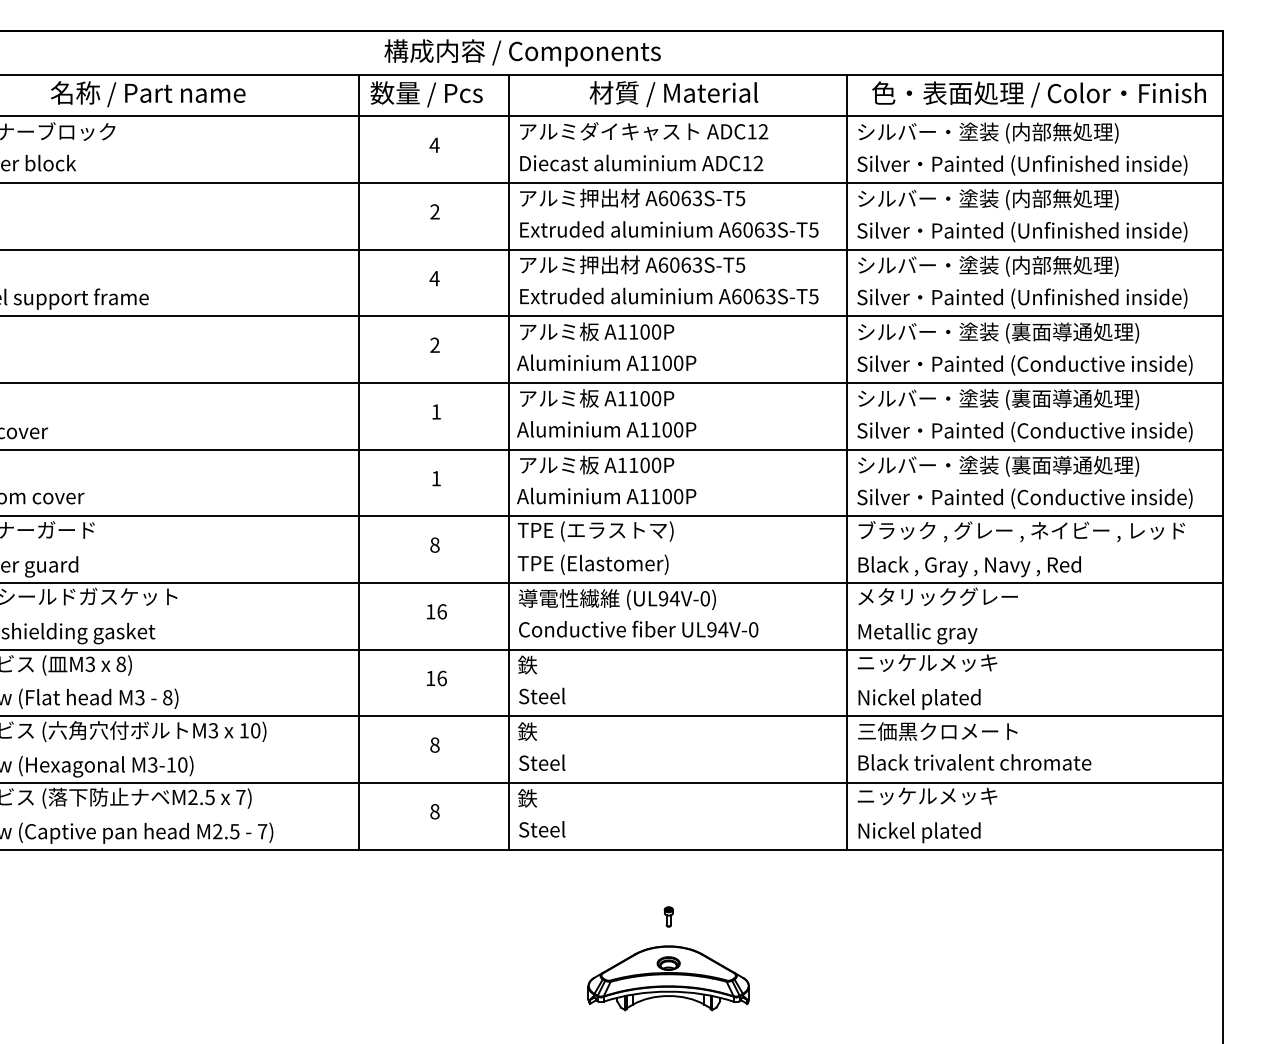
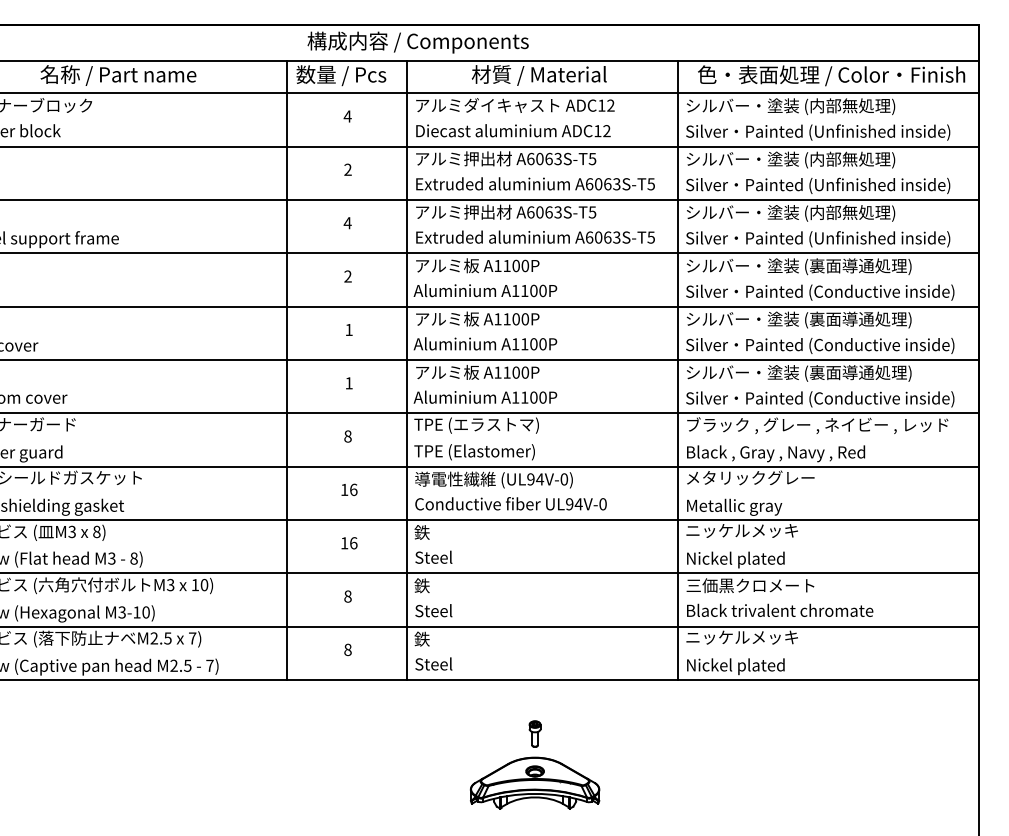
part: (668, 916) -> (534, 733), size x1.67

